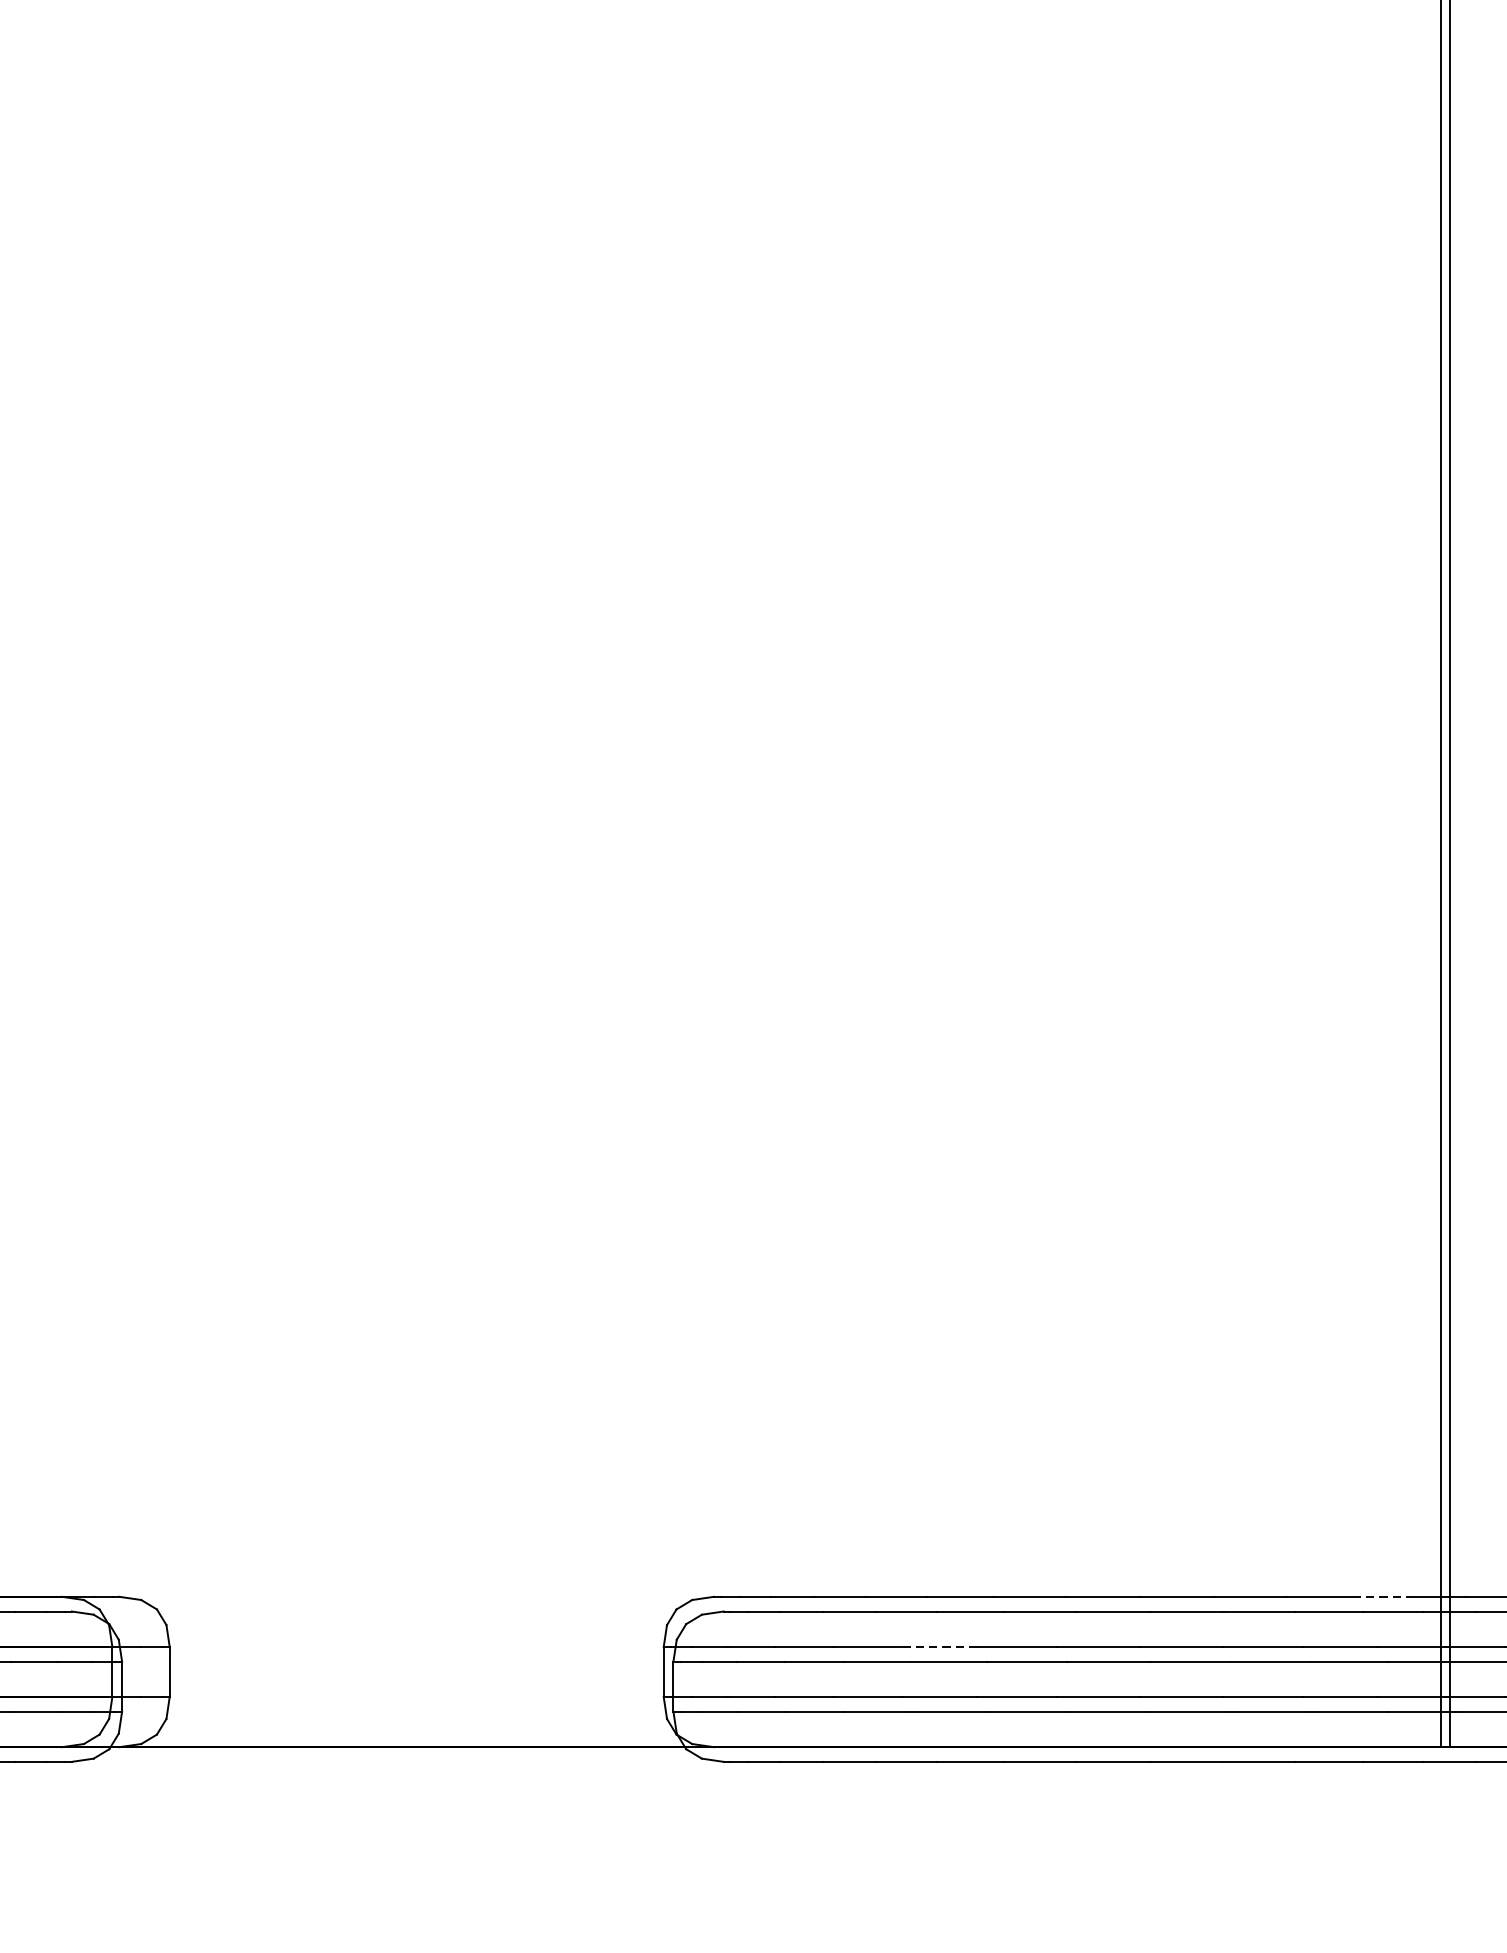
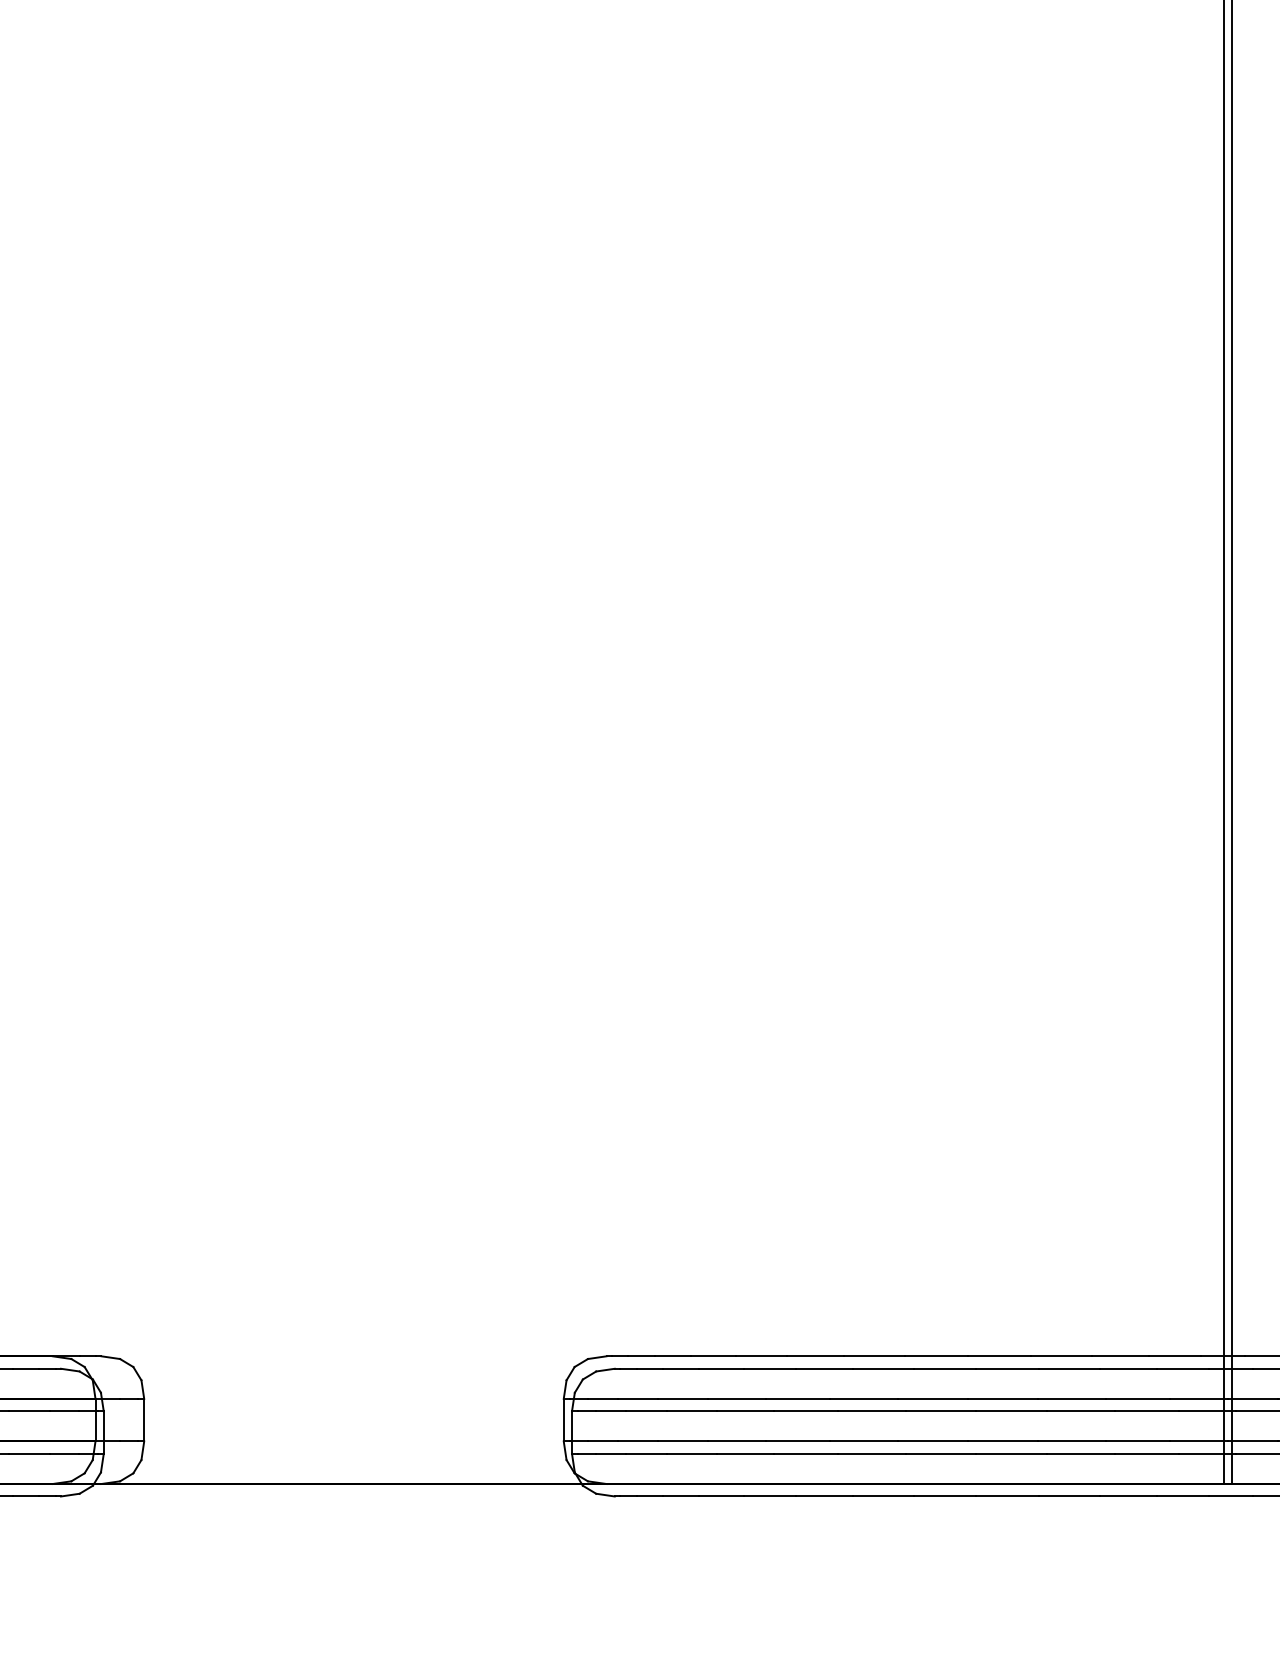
line: (1382, 1597) -> (1174, 1356), dashed -> solid
line: (938, 1646) -> (797, 1398), dashed -> solid

